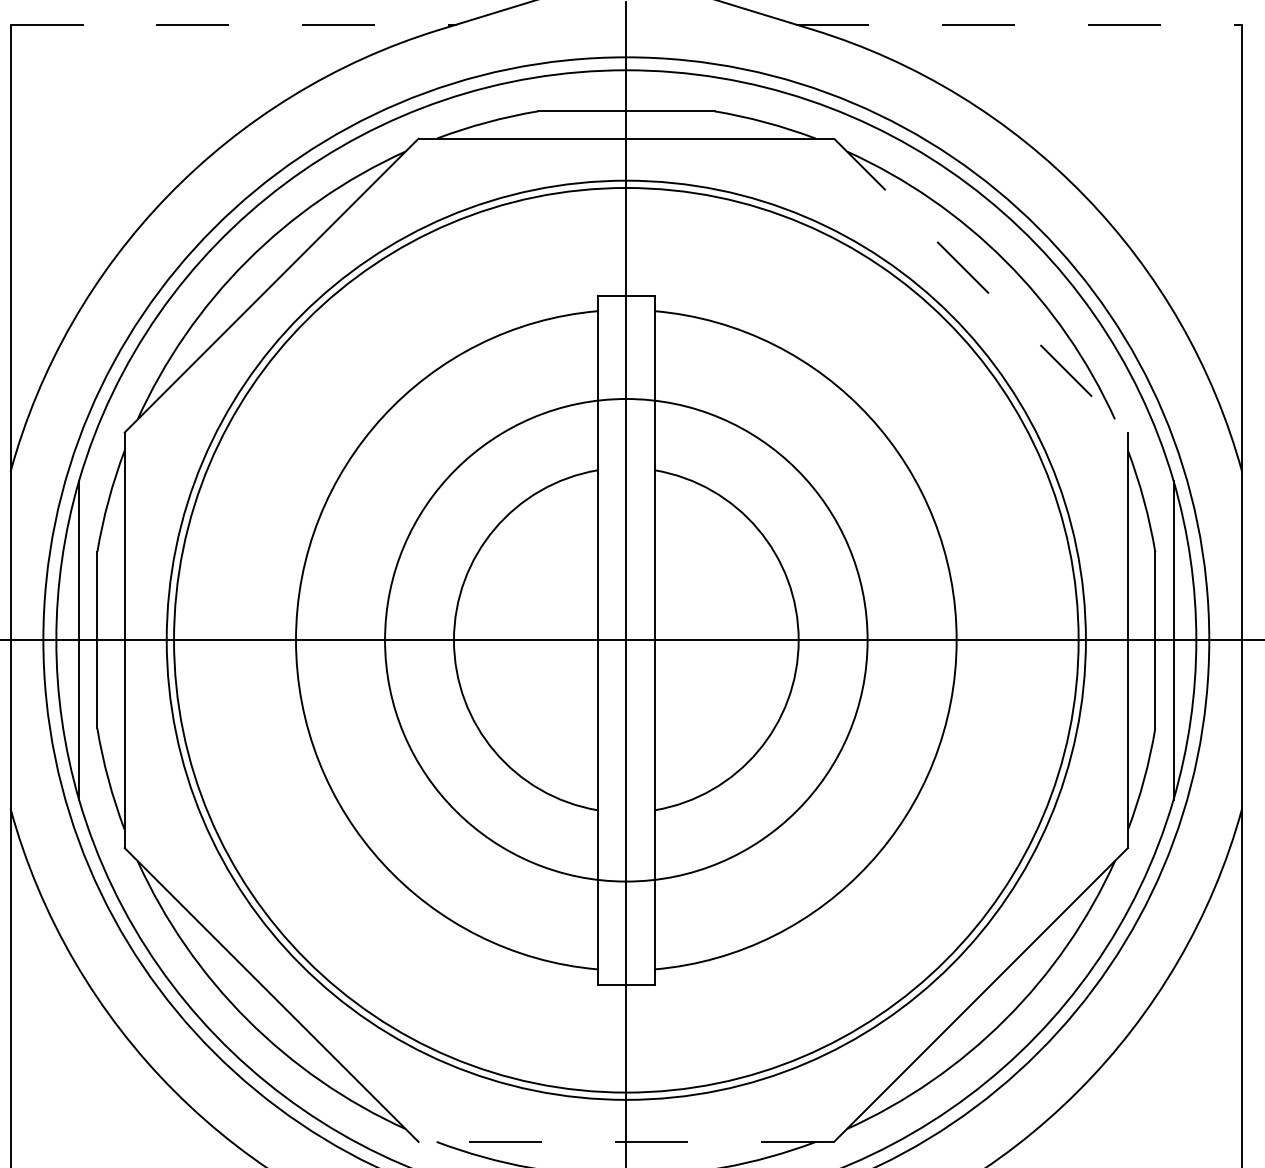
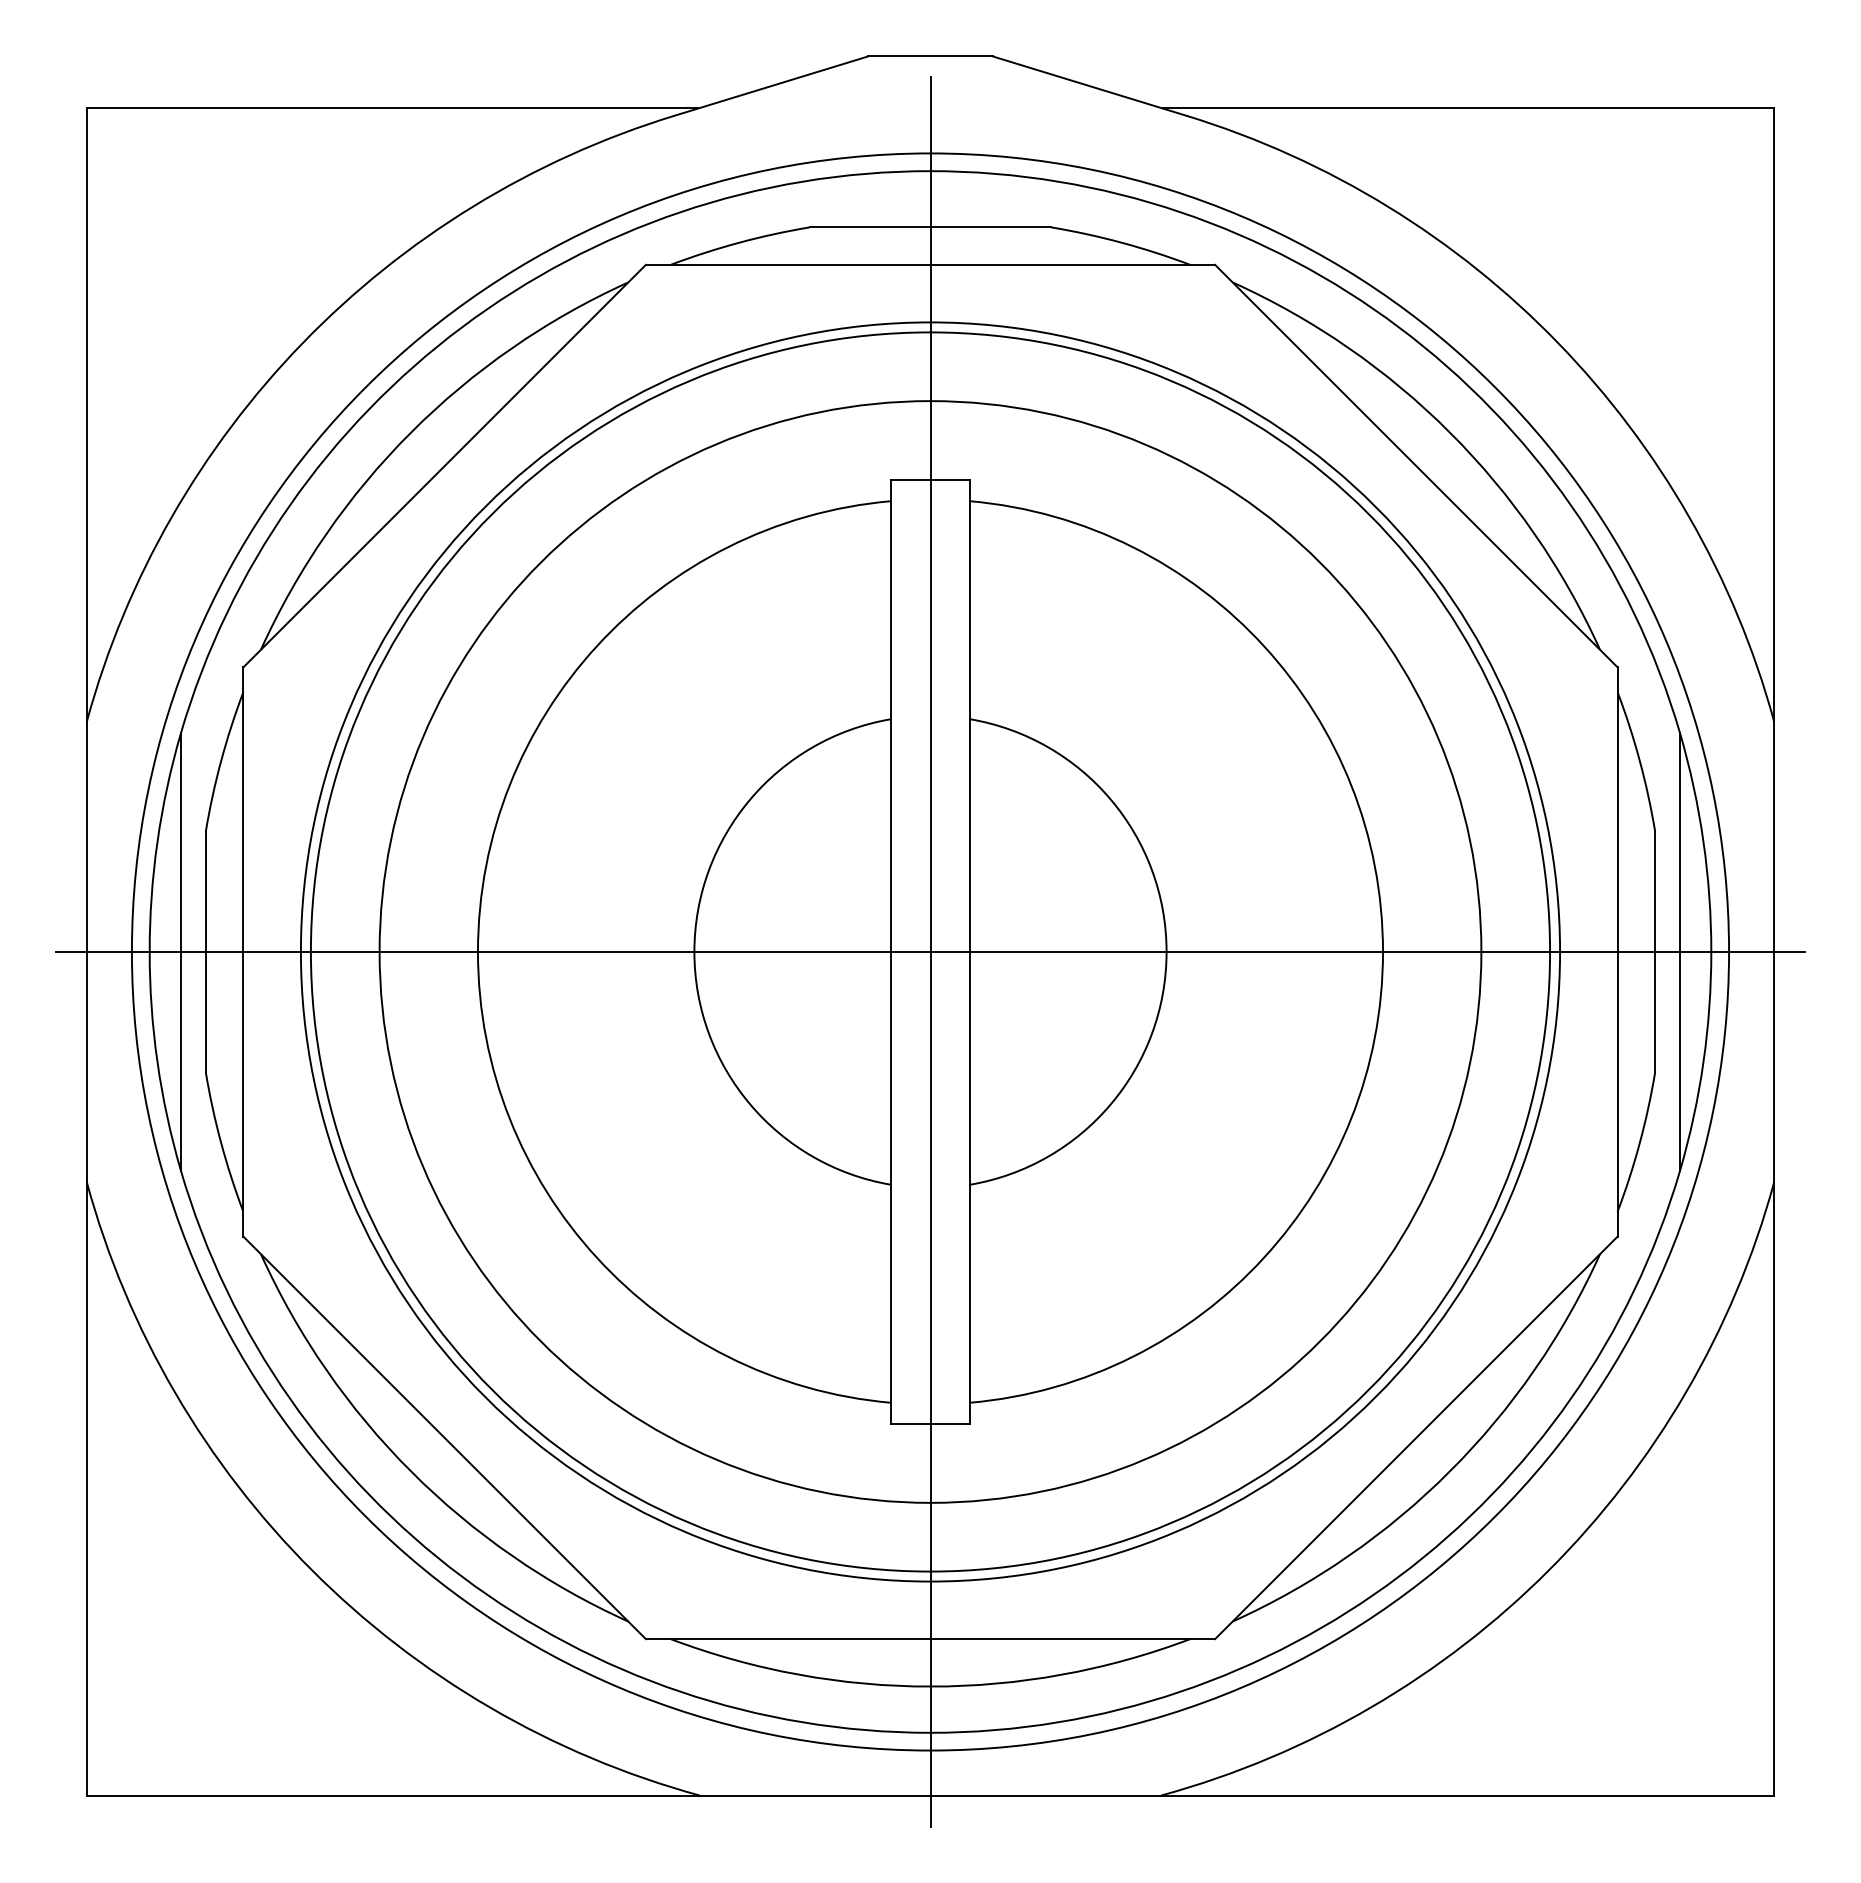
line: (233, 24) -> (392, 108), dashed -> solid
line: (1019, 24) -> (1468, 108), dashed -> solid
line: (981, 285) -> (1416, 466), dashed -> solid
circle: (626, 639) -> (930, 951), size x1.67
line: (626, 1142) -> (930, 1639), dashed -> solid

